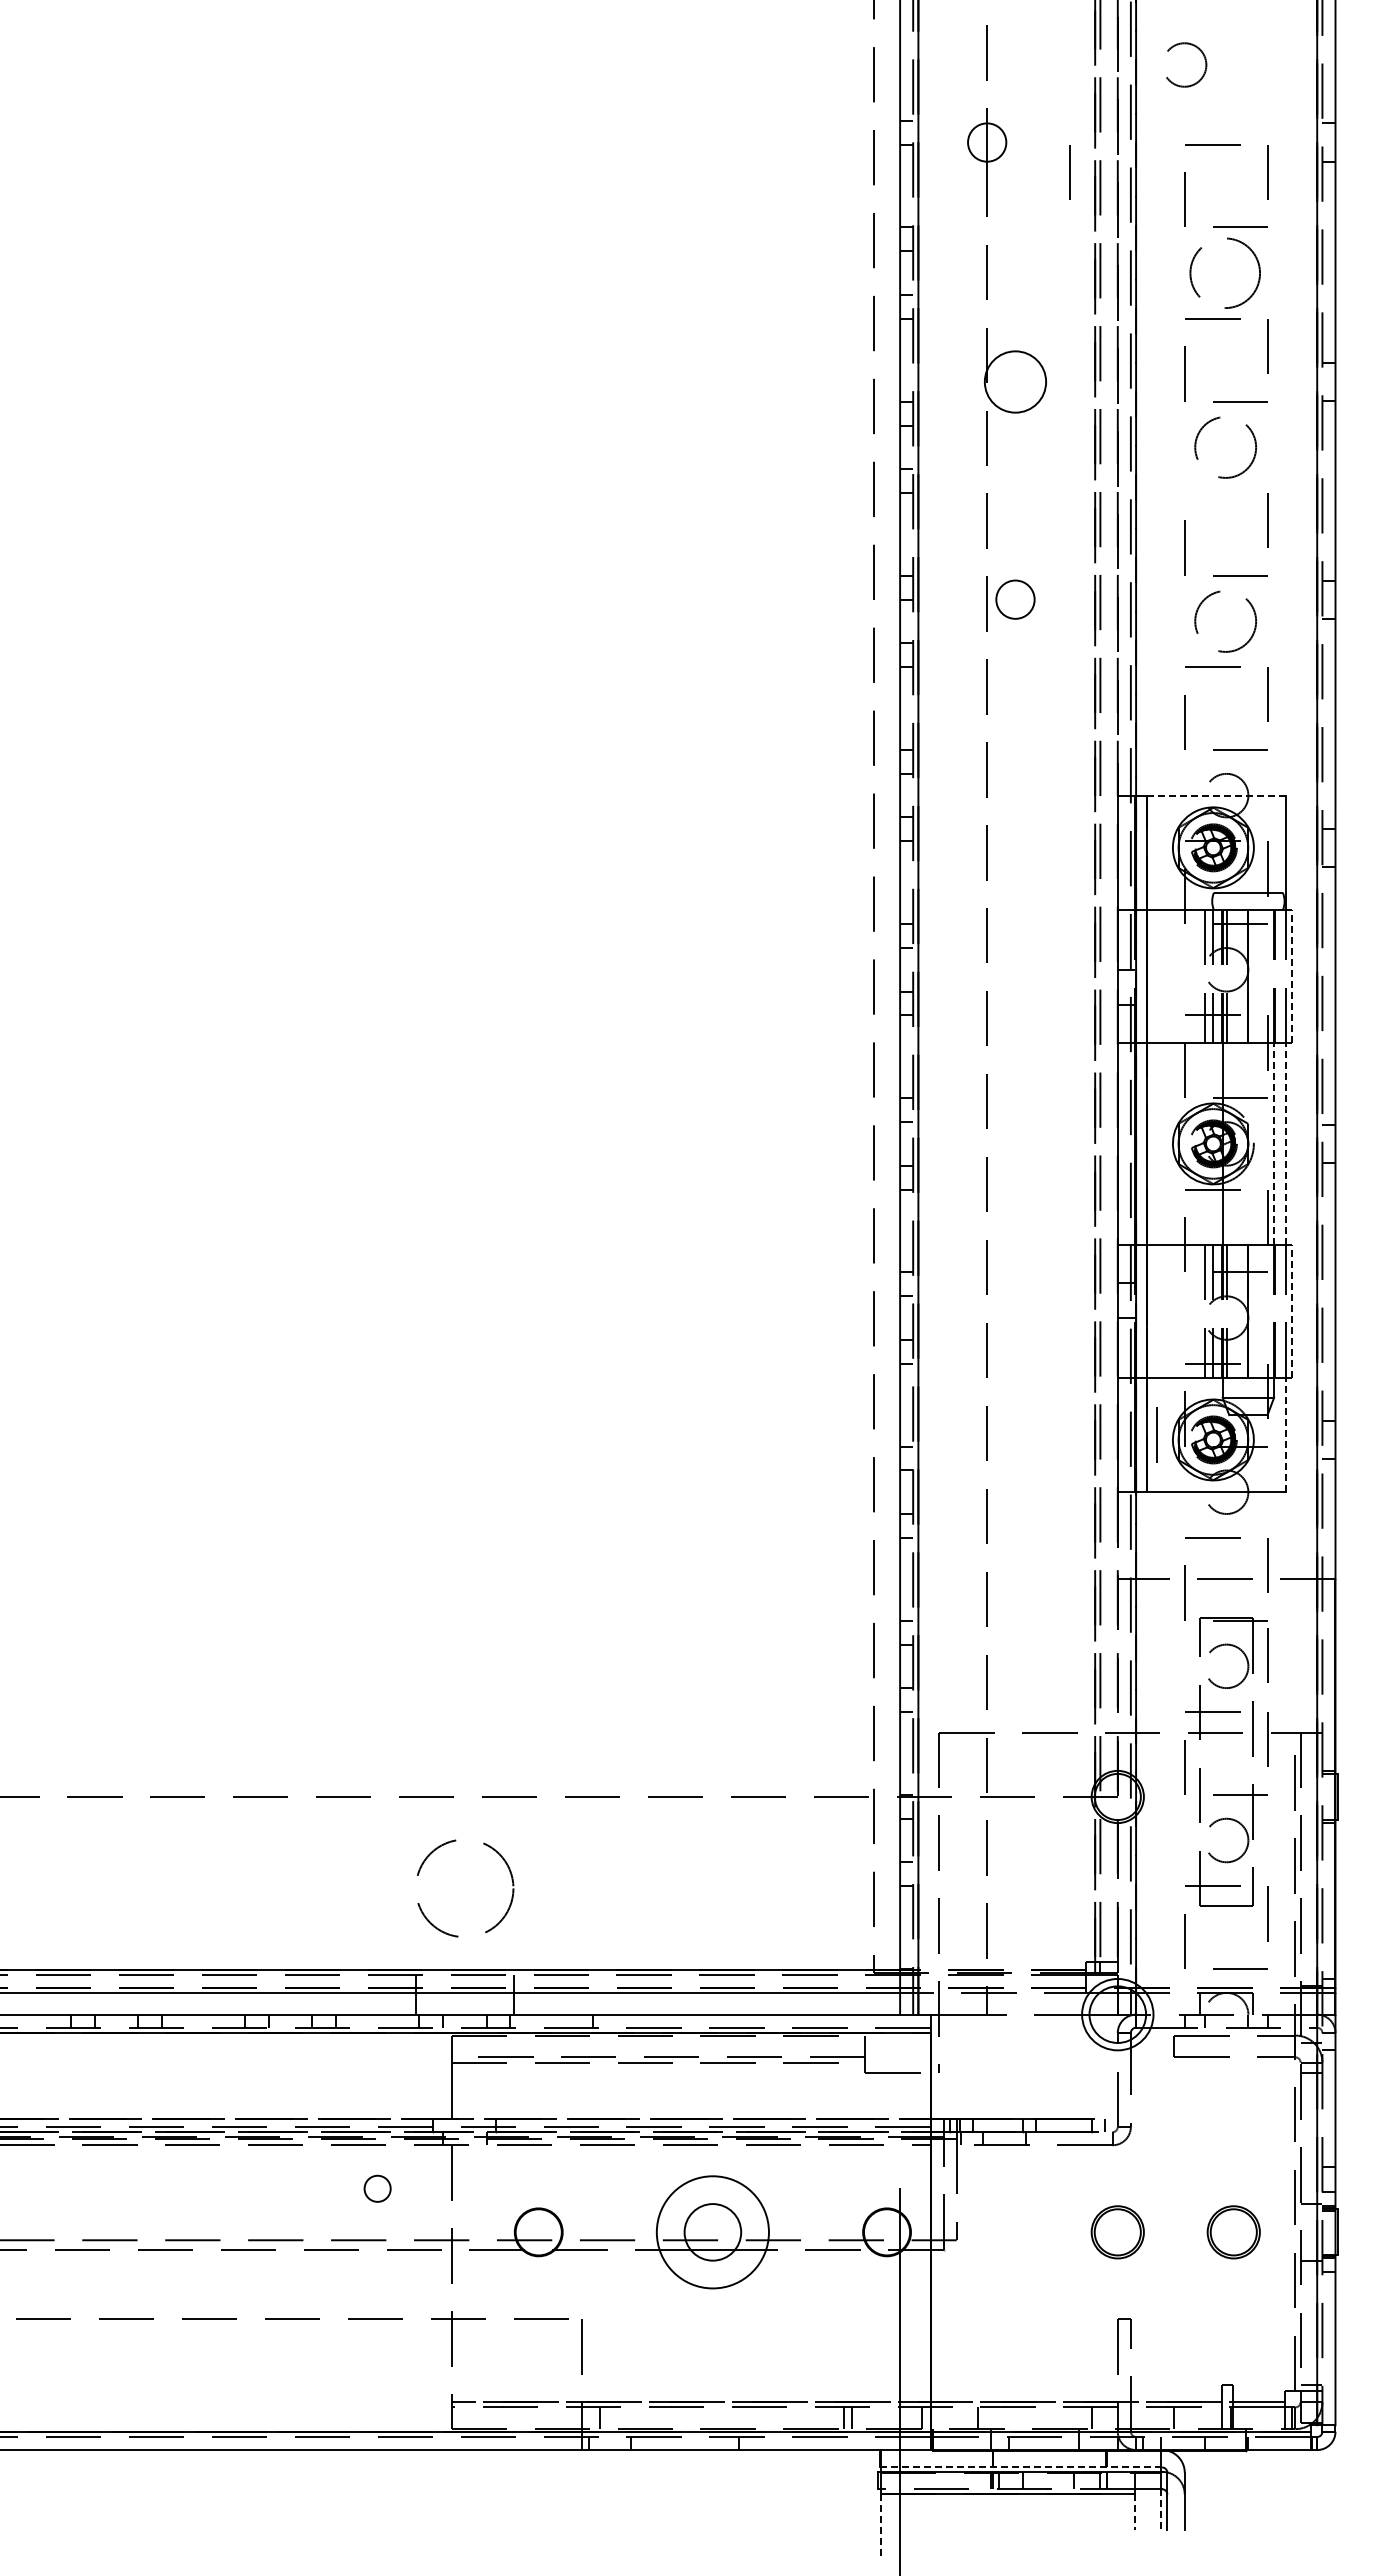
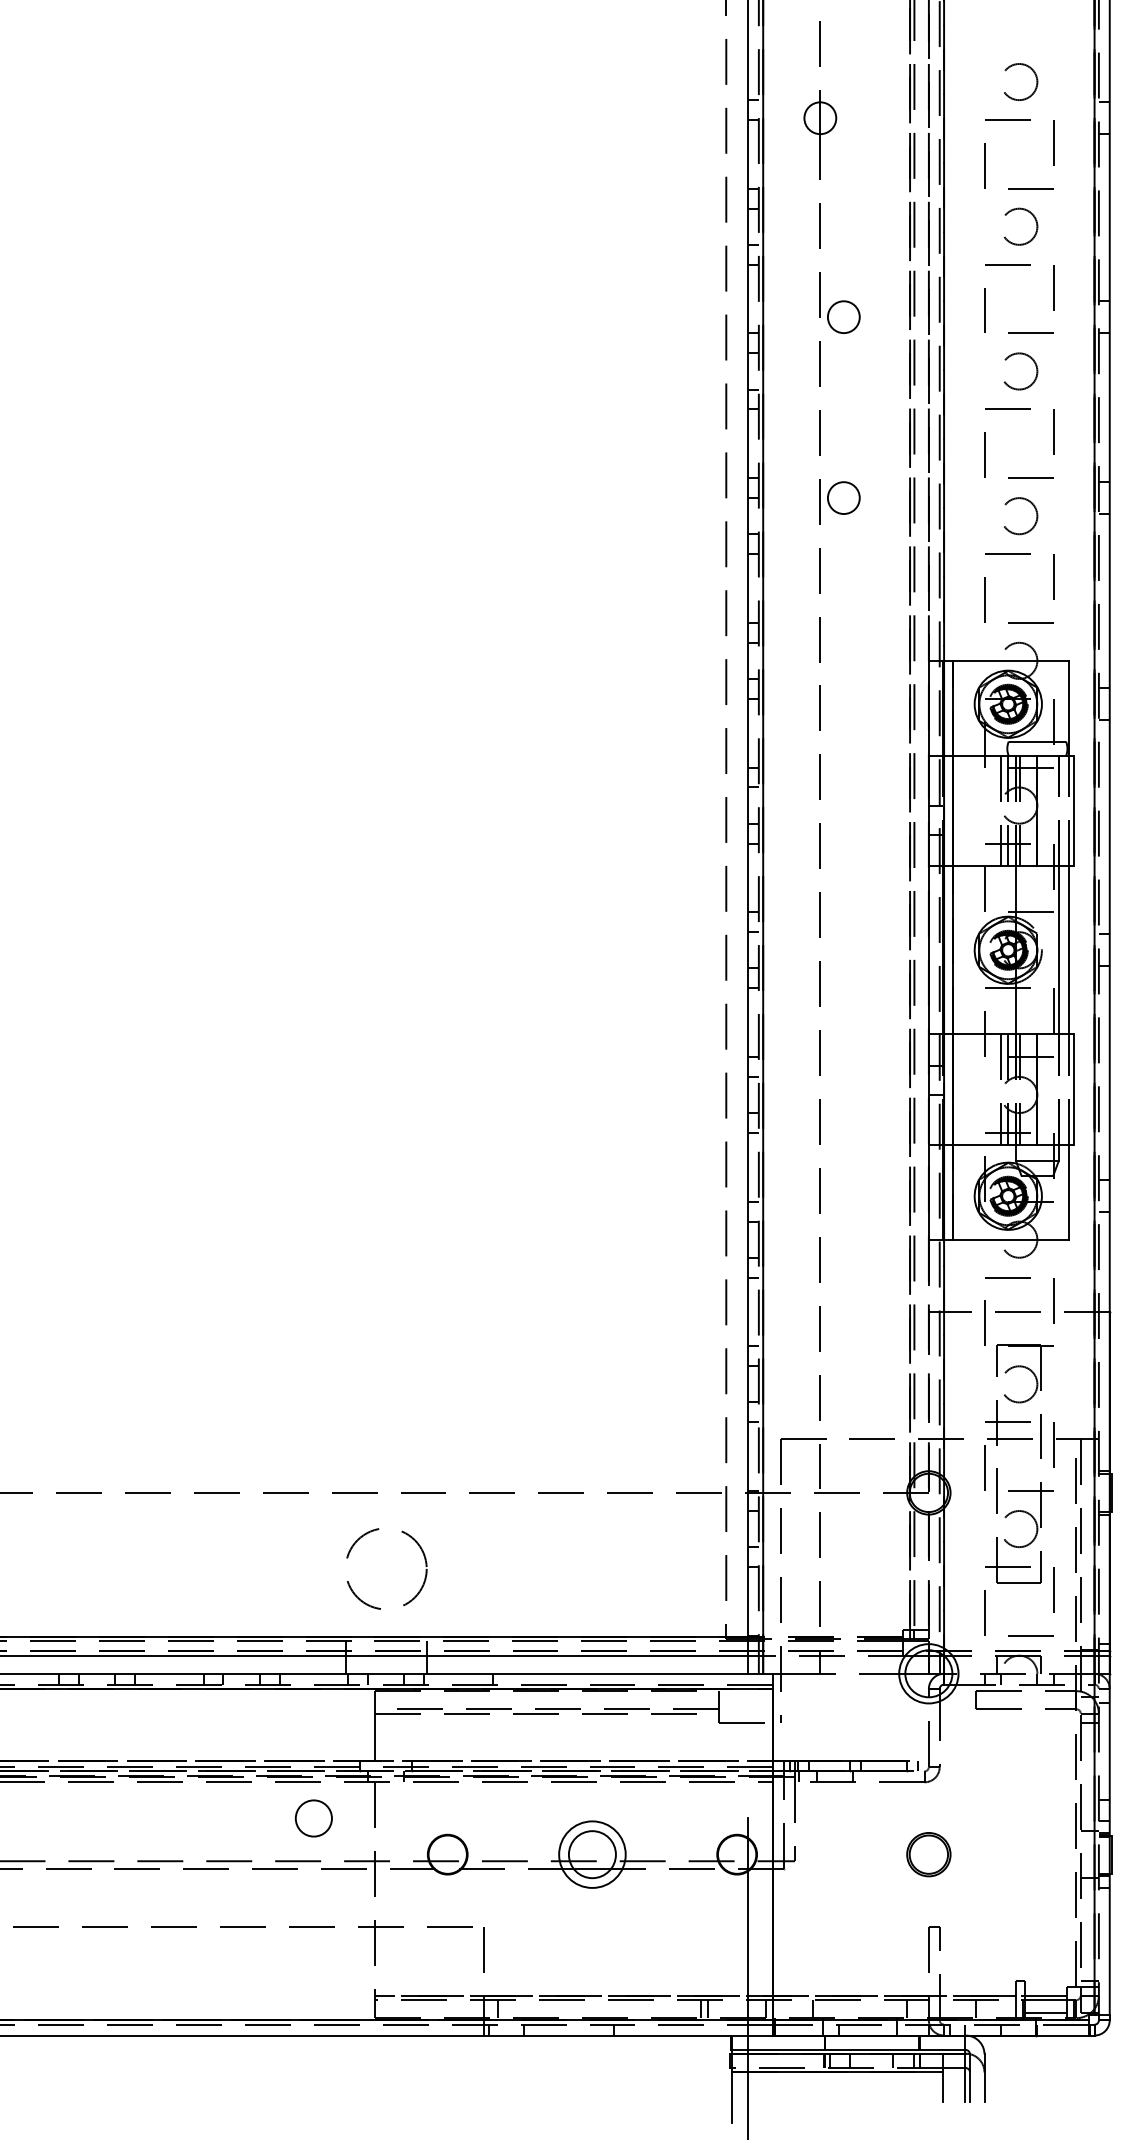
circle: (1186, 64) -> (1020, 81), moved
line: (1069, 172) -> (888, 143), removed
circle: (1228, 272) -> (1020, 226), size x0.62
circle: (1015, 381) -> (843, 316), size x0.62
circle: (1228, 446) -> (1020, 370), size x0.71
line: (1212, 492) -> (1007, 409), added
circle: (1228, 621) -> (1020, 516), size x0.71
line: (1216, 795) -> (1010, 660), dashed -> solid
line: (1291, 976) -> (1073, 811), dashed -> solid
line: (1274, 1143) -> (1059, 949), dashed -> solid
line: (1285, 1143) -> (1068, 949), dashed -> solid
line: (1291, 1310) -> (1073, 1088), dashed -> solid
line: (1156, 1434) -> (961, 1191), removed
line: (1285, 1434) -> (1068, 1191), dashed -> solid
line: (1267, 1655) -> (1053, 1375), removed
circle: (377, 2188) -> (313, 1818), size x1.67
circle: (712, 2232) -> (592, 1854), size x0.71
part: (1233, 2232) -> (1025, 1854), removed
line: (1258, 2422) -> (1045, 2012), added
line: (1021, 2467) -> (848, 2050), dashed -> solid
line: (1161, 2509) -> (965, 2084), dashed -> solid
line: (1135, 2512) -> (943, 2087), dashed -> solid
line: (880, 2525) -> (731, 2098), dashed -> solid

